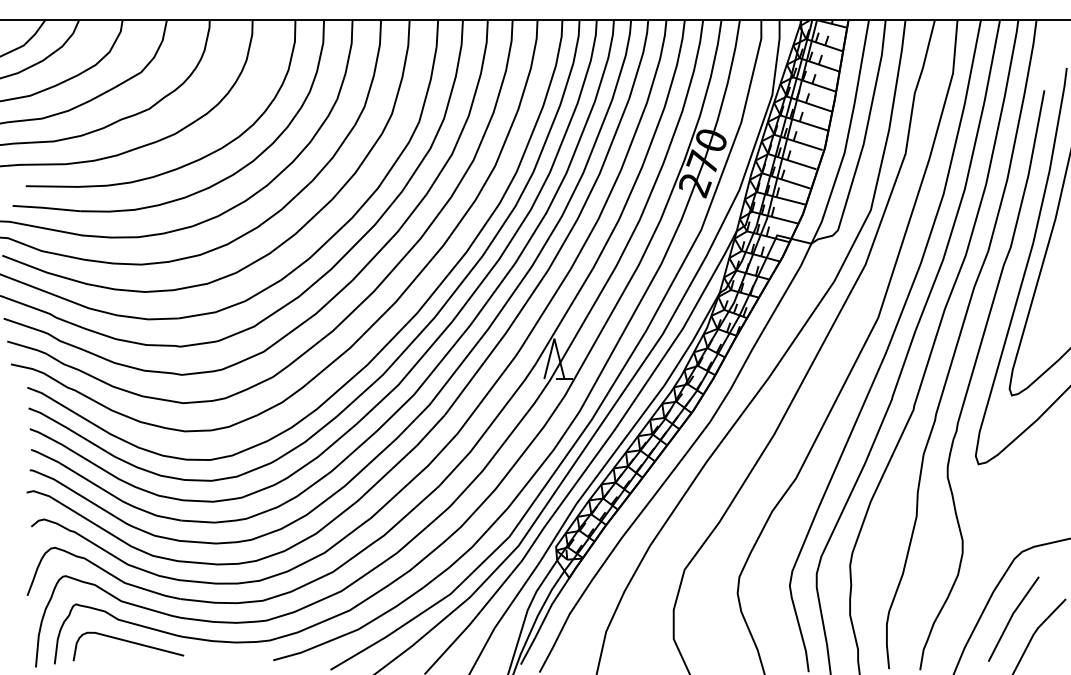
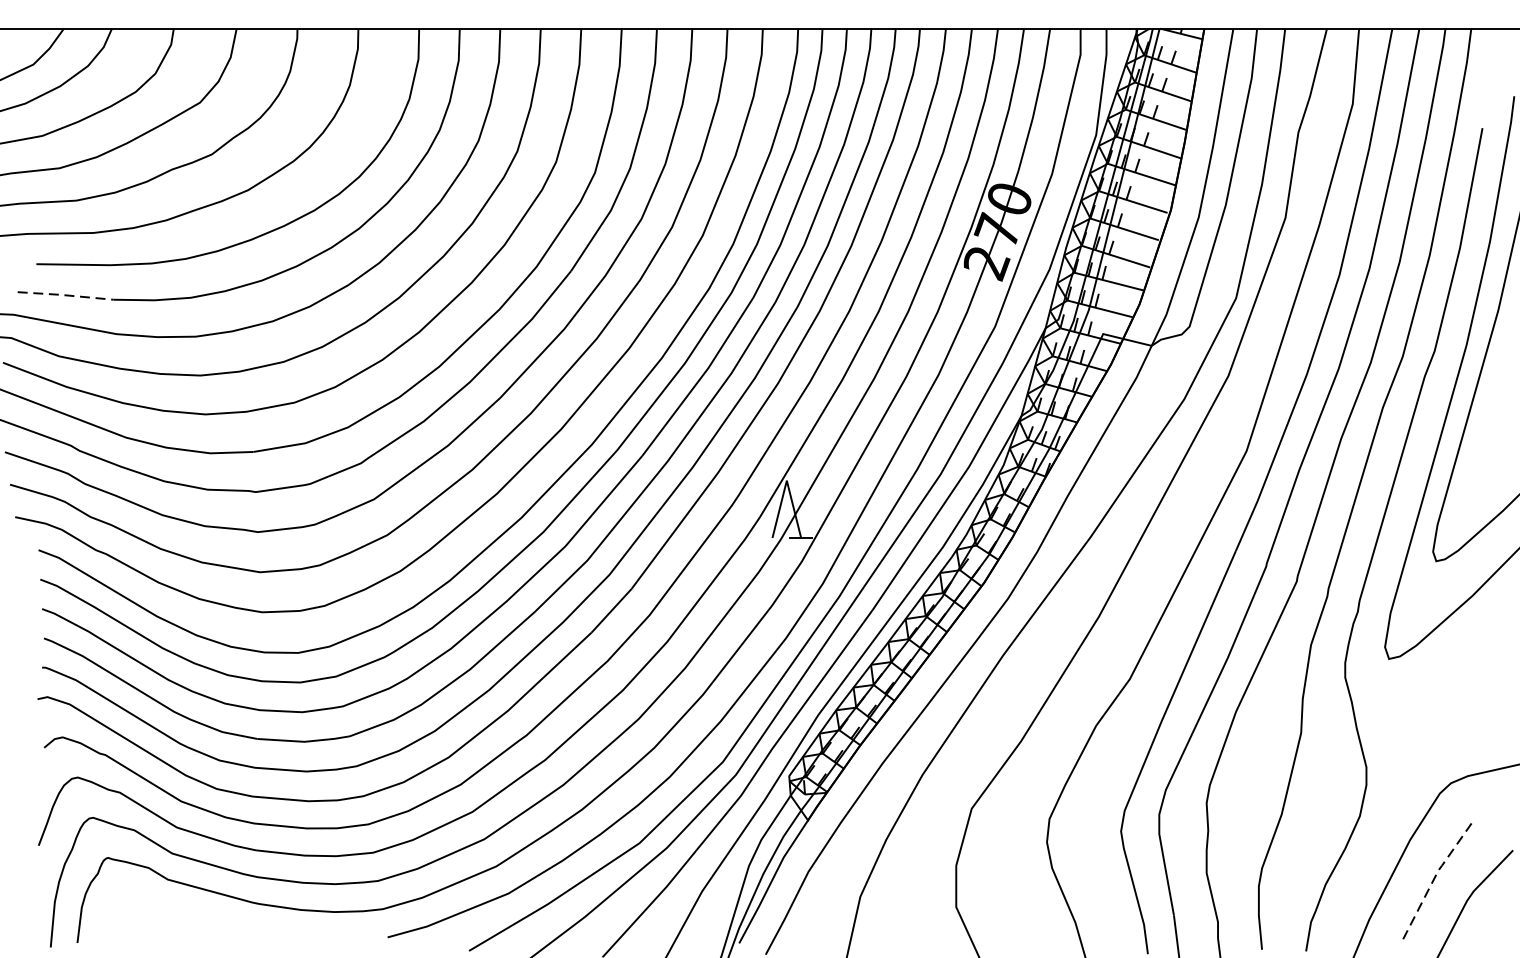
line: (45, 208) -> (64, 295), solid -> dashed
line: (1012, 615) -> (1437, 873), solid -> dashed
curve: (128, 642) -> (182, 912), removed

